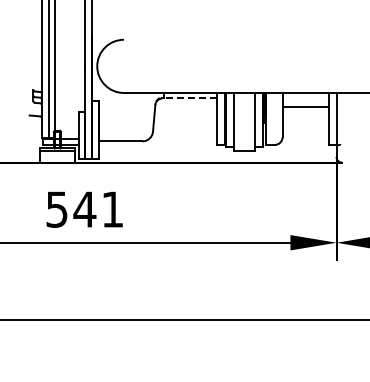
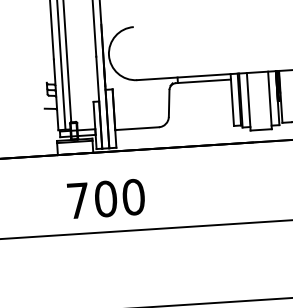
line: (190, 98) -> (204, 81), dashed -> solid
text: (84, 209) -> (105, 198), 541 -> 700

